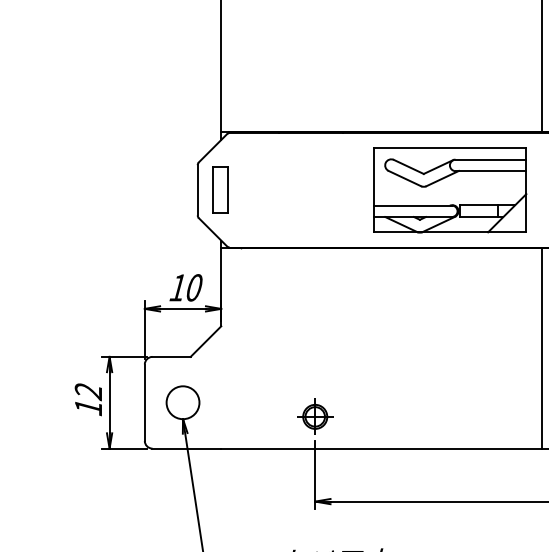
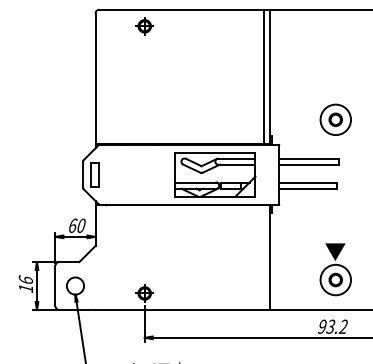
text: (177, 287) -> (72, 225), 10 -> 60
line: (541, 348) -> (263, 257), removed
text: (87, 392) -> (25, 280), 12 -> 16

